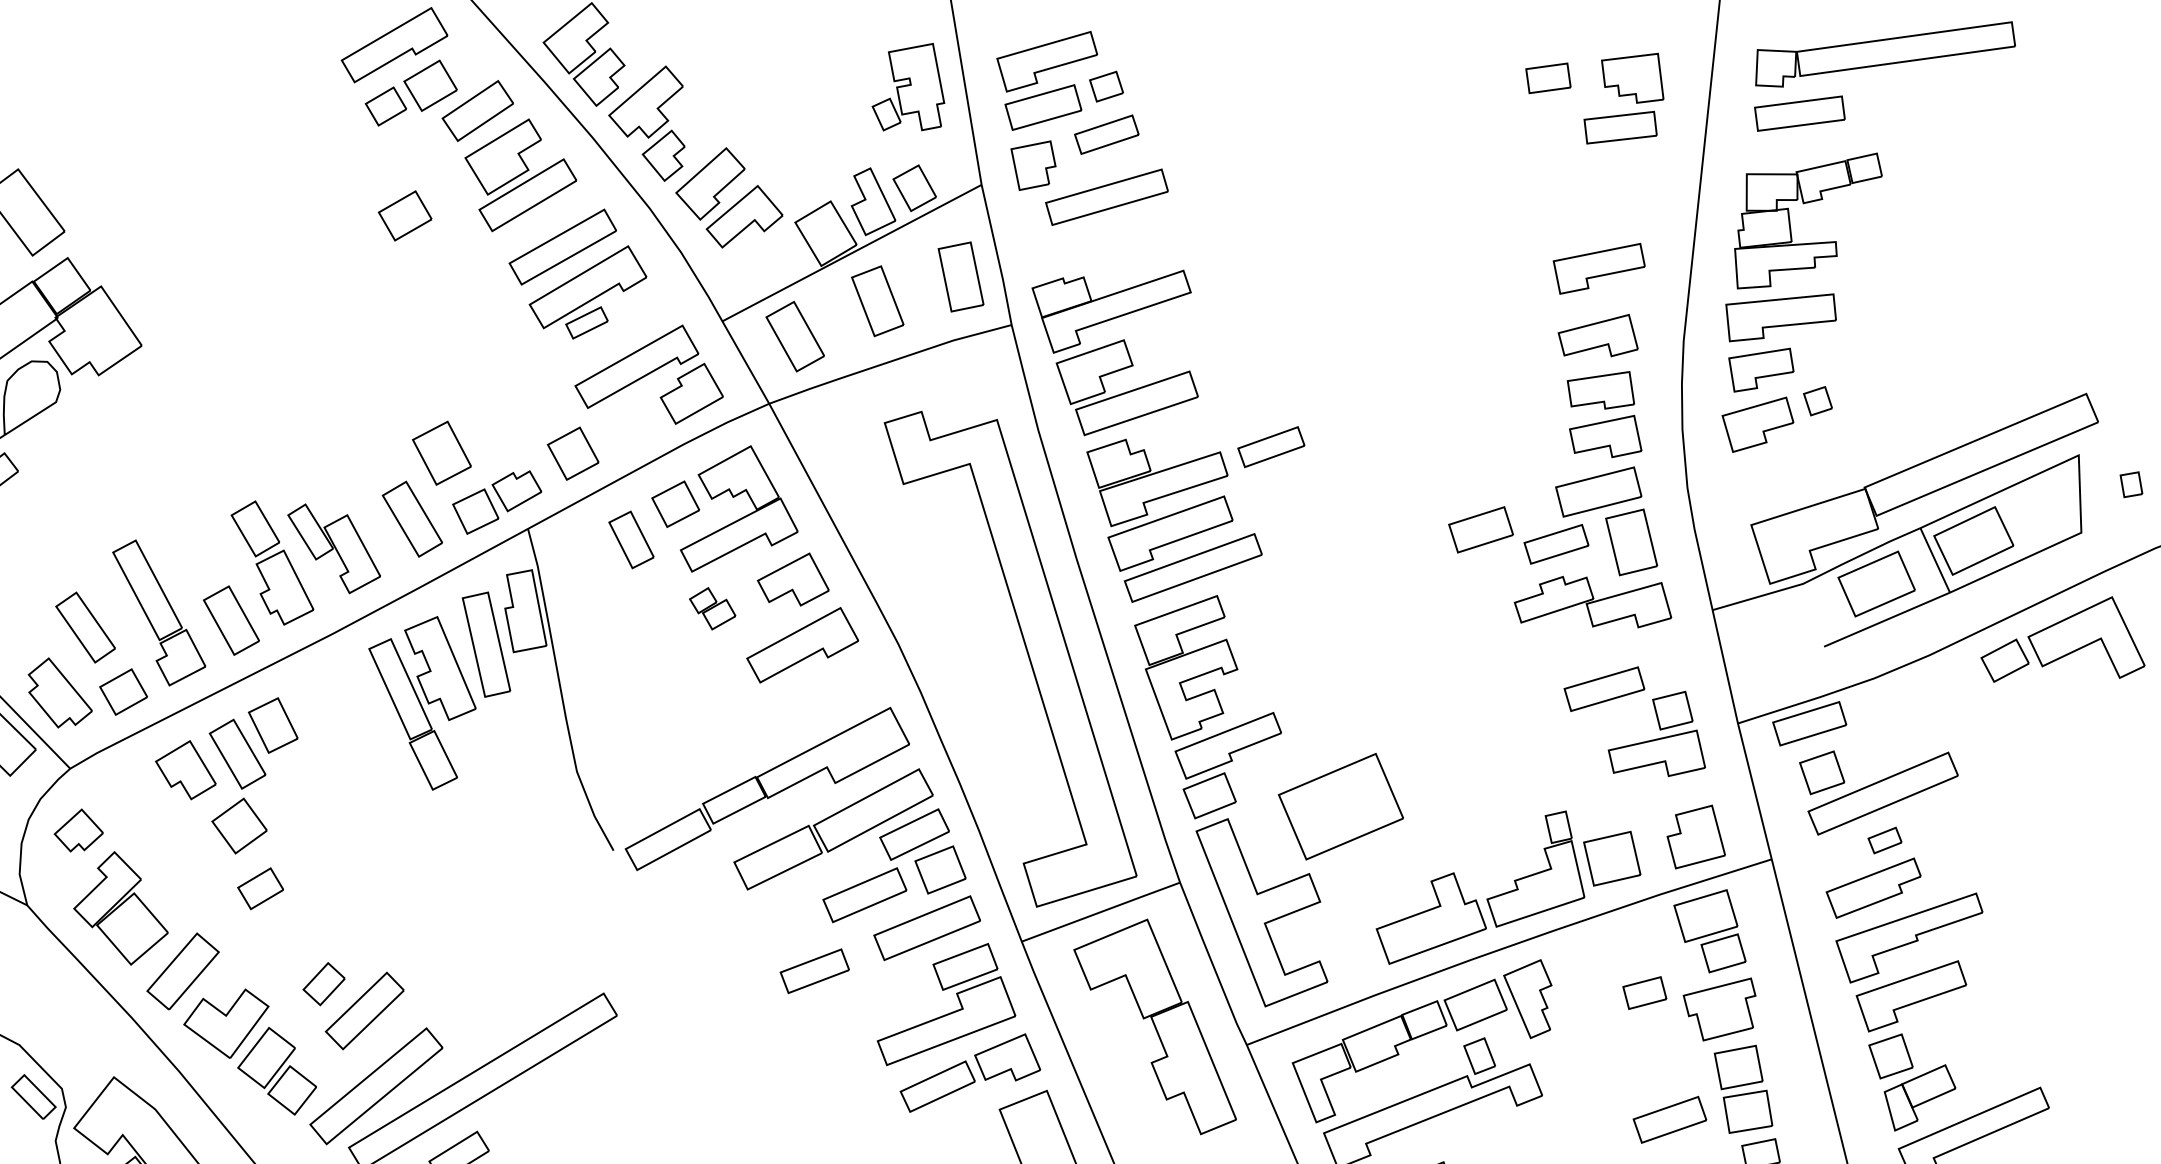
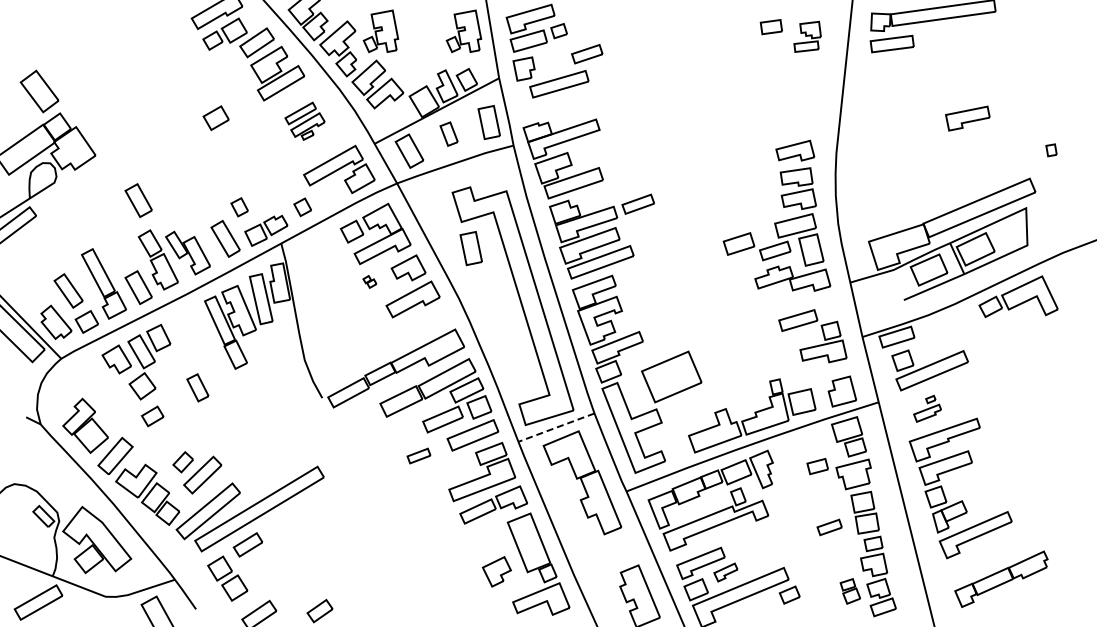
part: (734, 87) -> (380, 31), added
part: (1623, 97) -> (807, 36), size x0.7
part: (1107, 135) -> (587, 54), moved
part: (403, 214) -> (215, 117), moved
part: (1598, 268) -> (967, 118), moved
part: (576, 274) -> (304, 121), size x0.6
part: (876, 299) -> (448, 133), size x0.7
part: (1802, 301) -> (893, 134), removed
part: (230, 439) -> (138, 200), added
part: (572, 451) -> (302, 206), size x0.7
part: (441, 453) -> (239, 207), size x0.6
part: (2131, 485) -> (1051, 150), moved
part: (630, 539) -> (197, 387), moved
part: (921, 539) -> (470, 248), added
part: (711, 607) -> (369, 281), size x0.6
part: (76, 830) -> (64, 388), removed
part: (1873, 872) -> (927, 408), size x0.6
line: (1103, 911) -> (557, 427), solid -> dashed
part: (813, 970) -> (418, 455), size x0.7
part: (1669, 1119) -> (829, 527), size x0.7

